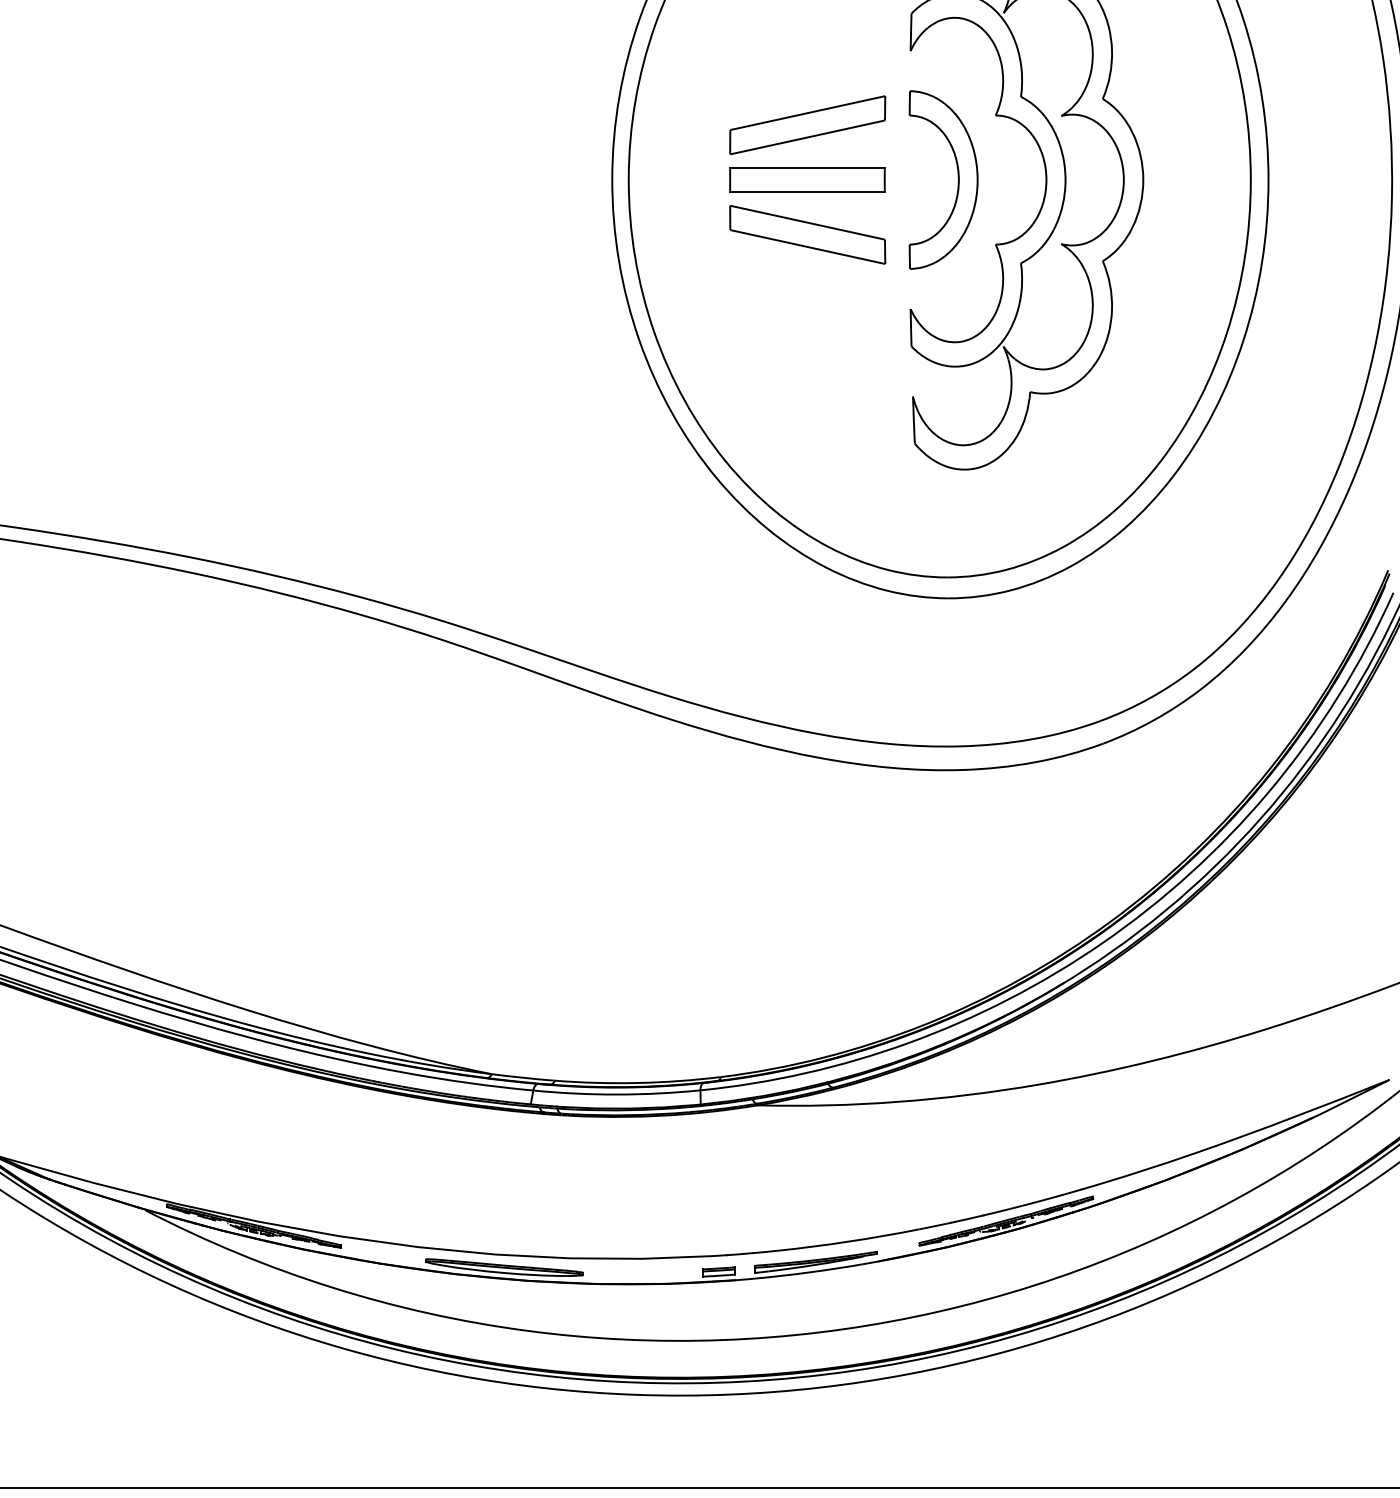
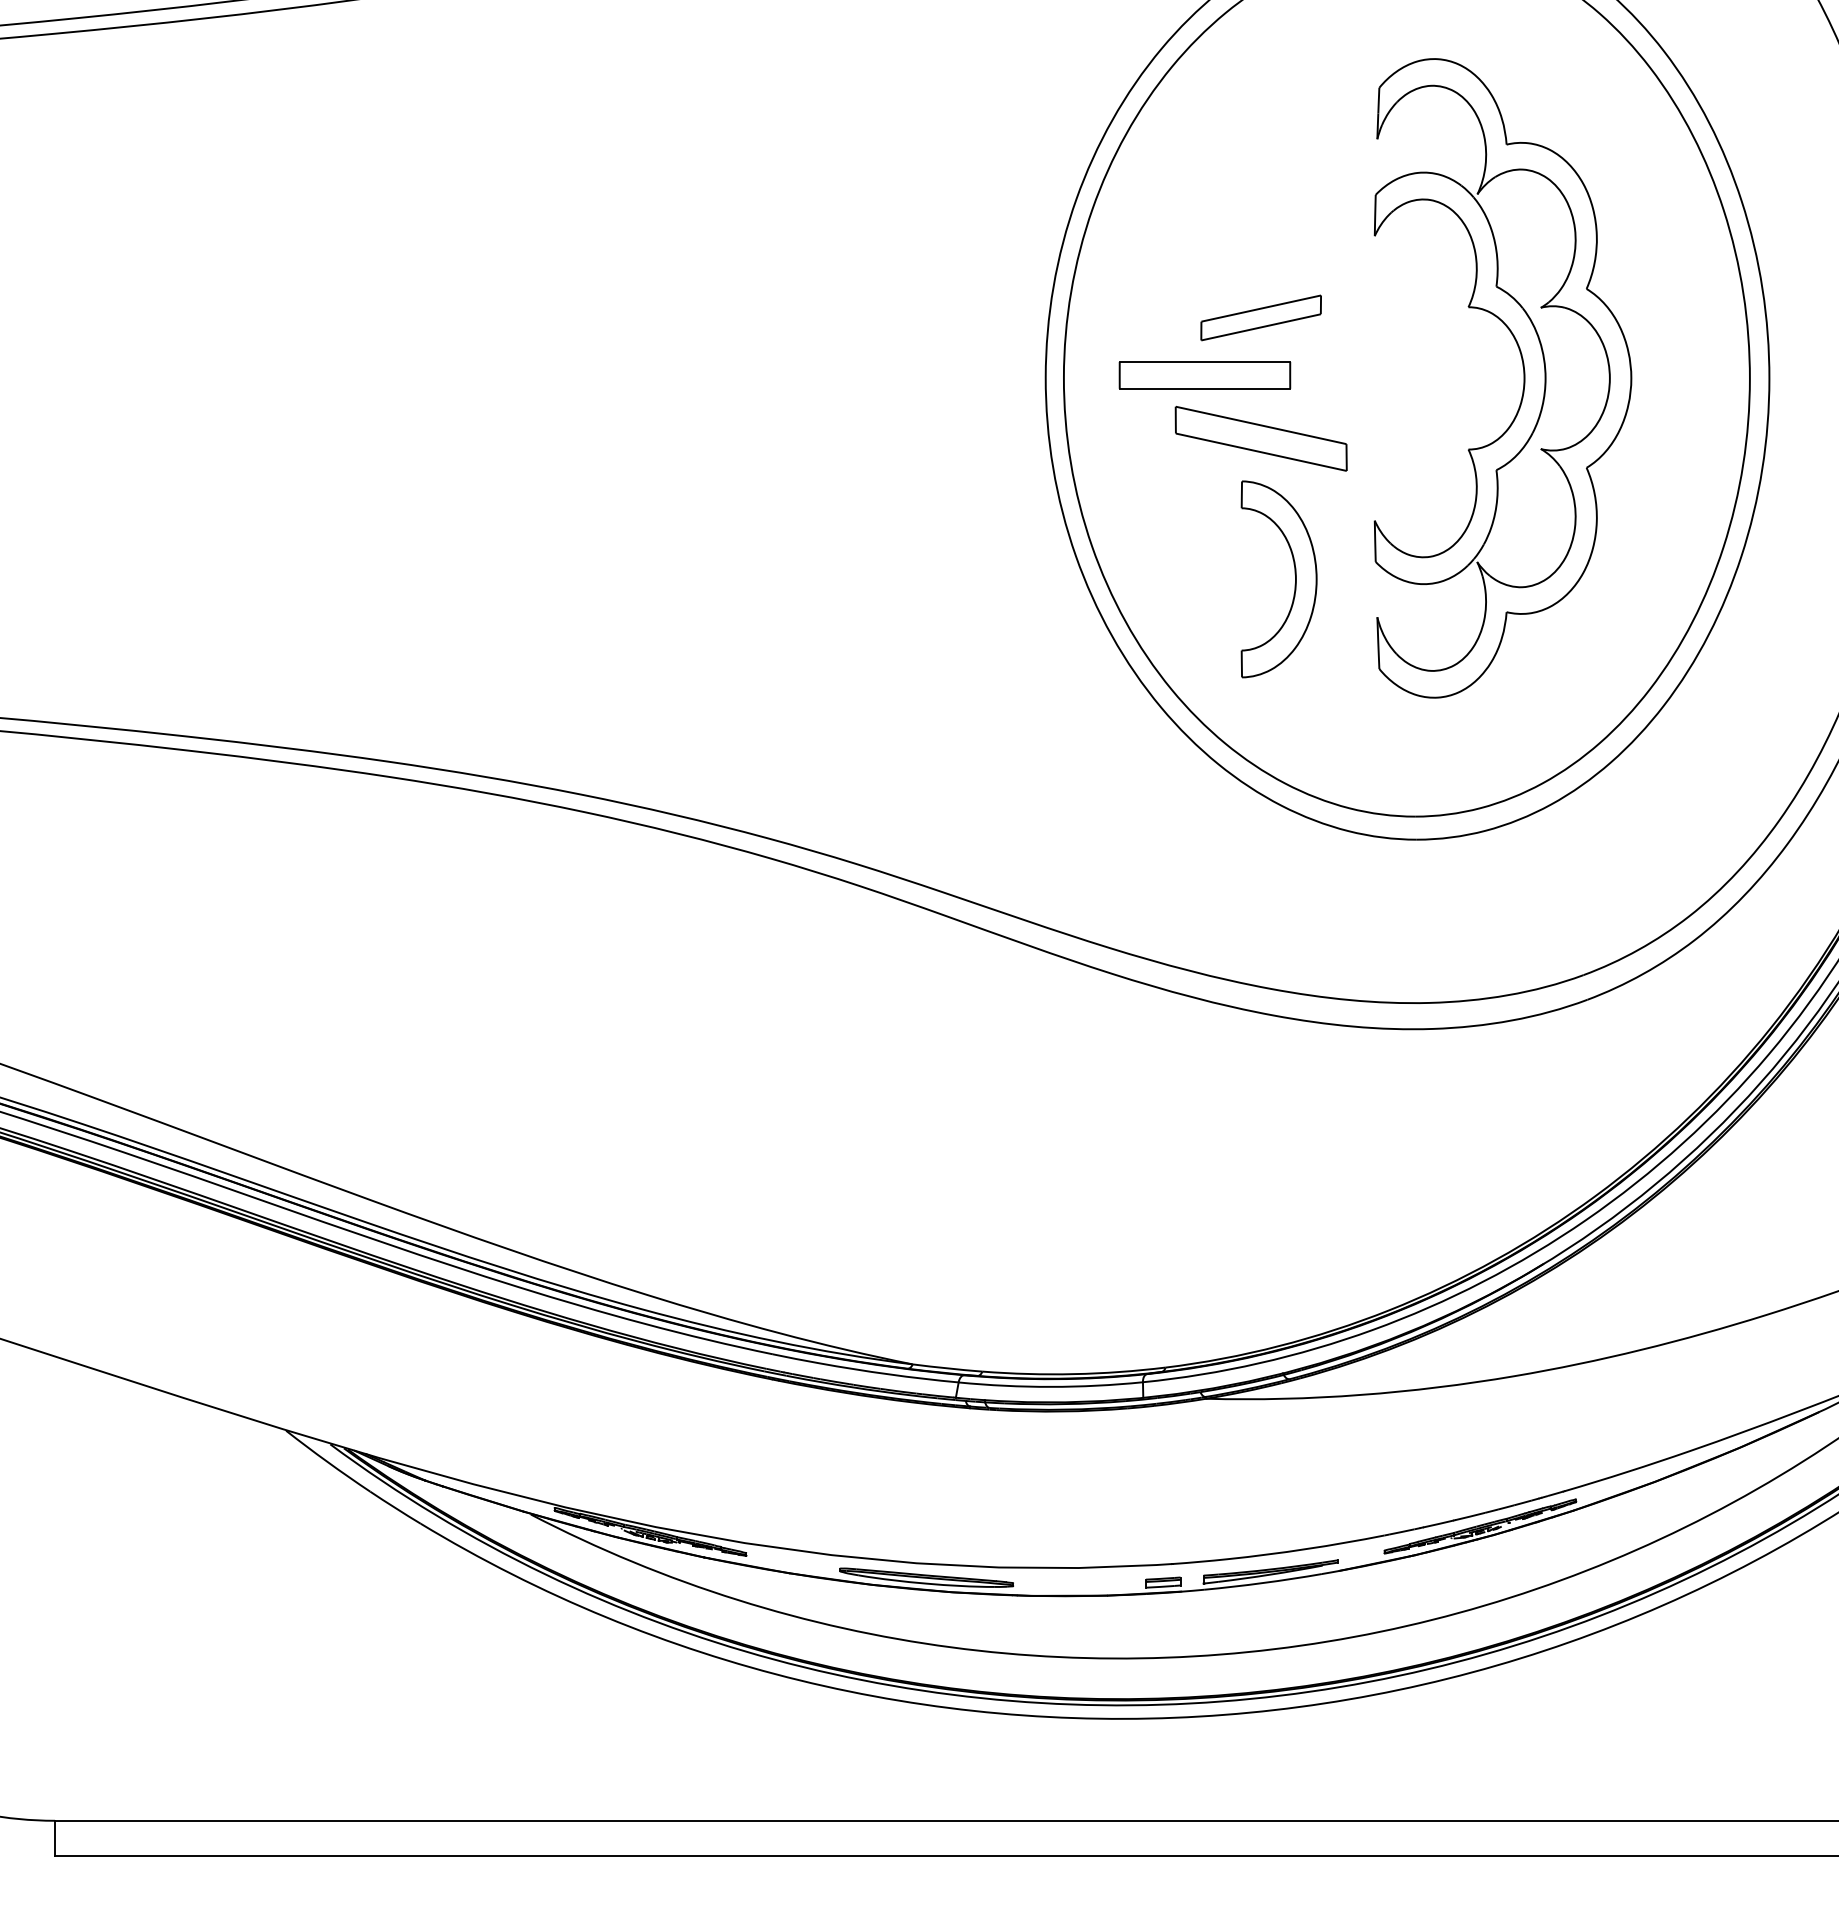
part: (807, 124) -> (1260, 317), size x0.7
part: (957, 175) -> (1294, 574), moved
part: (807, 180) -> (1204, 375), moved

